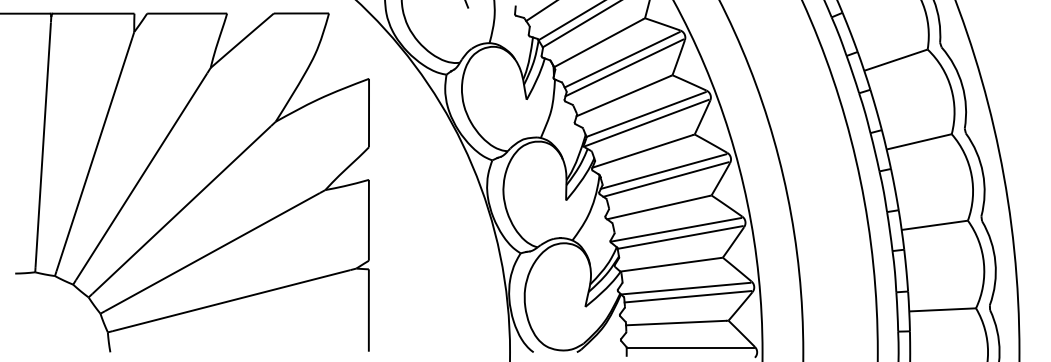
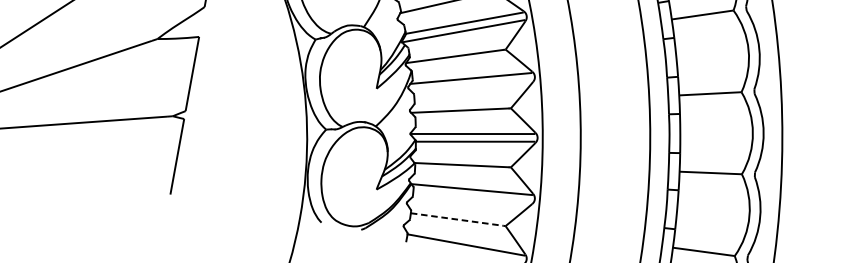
line: (665, 179) -> (471, 86), removed
line: (687, 296) -> (472, 197), removed
line: (676, 323) -> (457, 219), solid -> dashed

